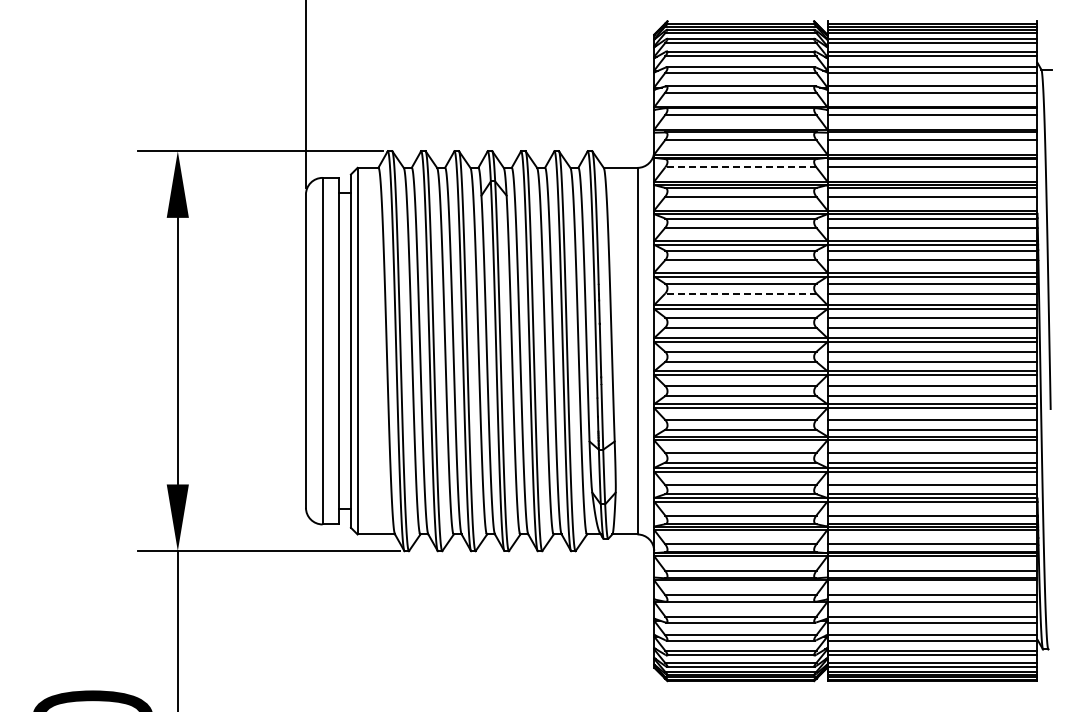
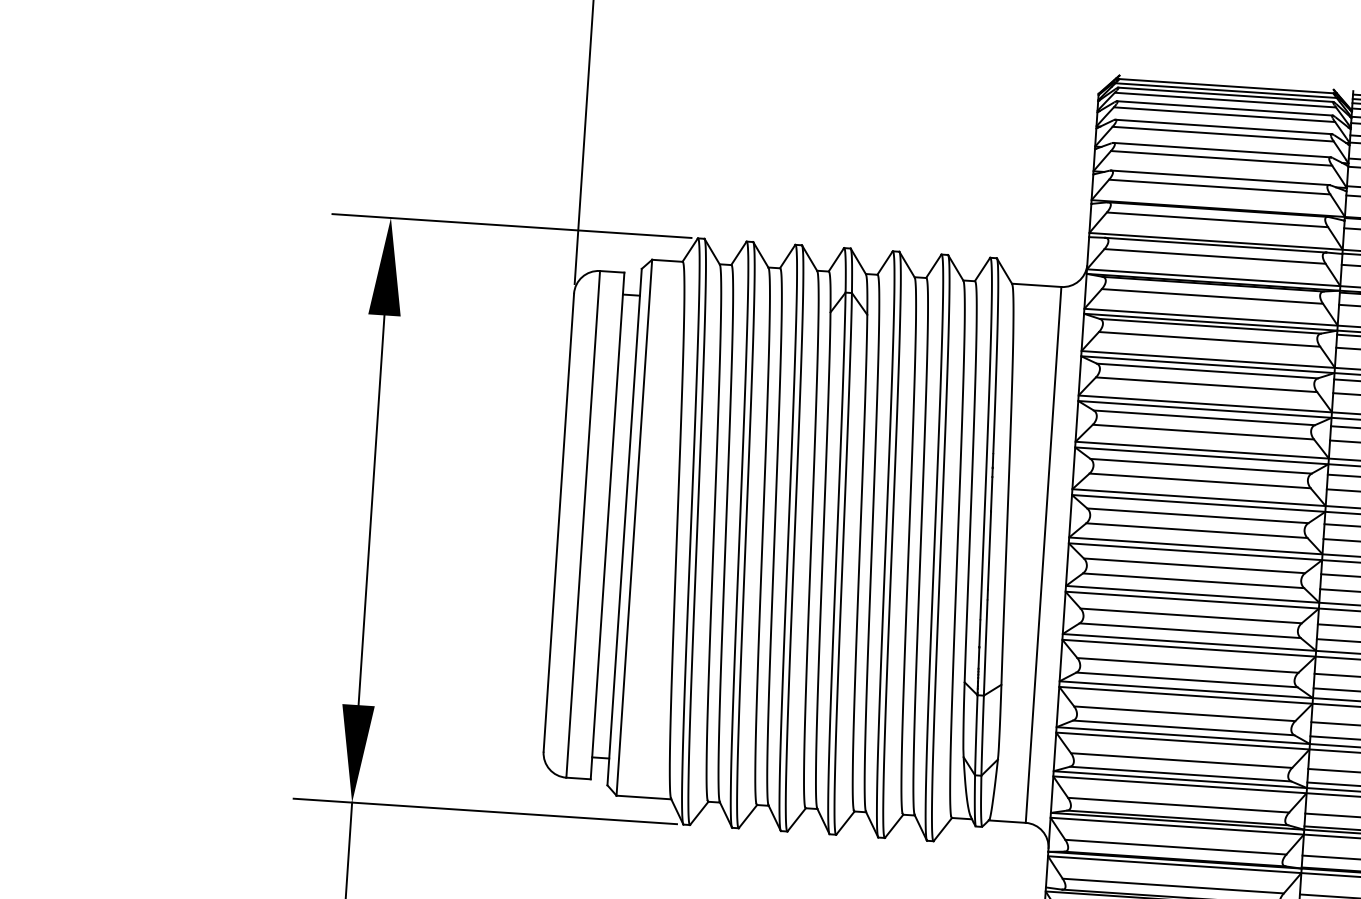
line: (740, 167) -> (1211, 296), dashed -> solid
line: (740, 293) -> (1199, 480), dashed -> solid

